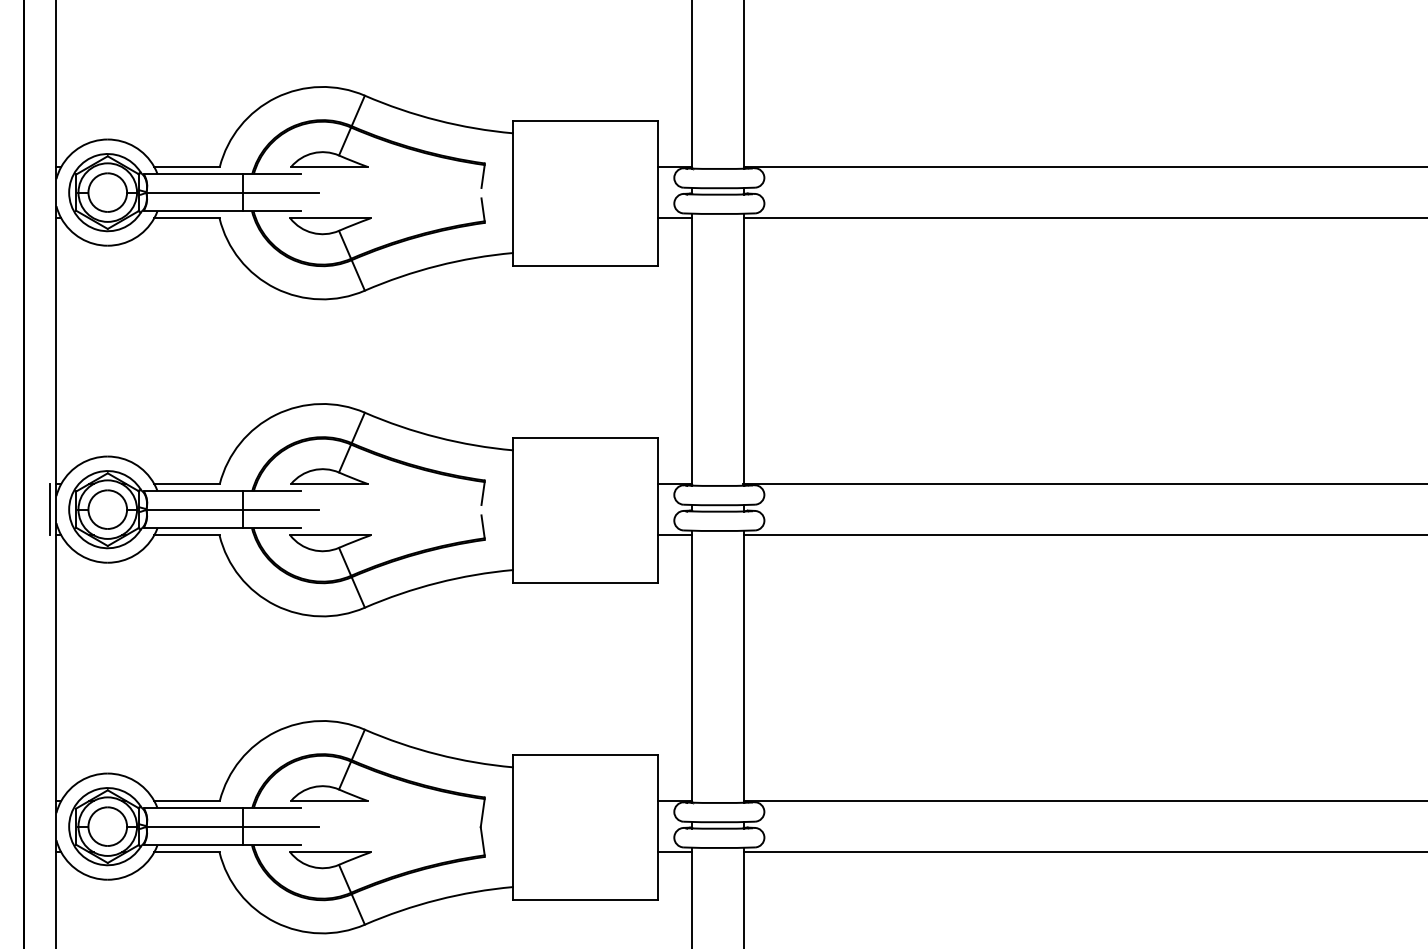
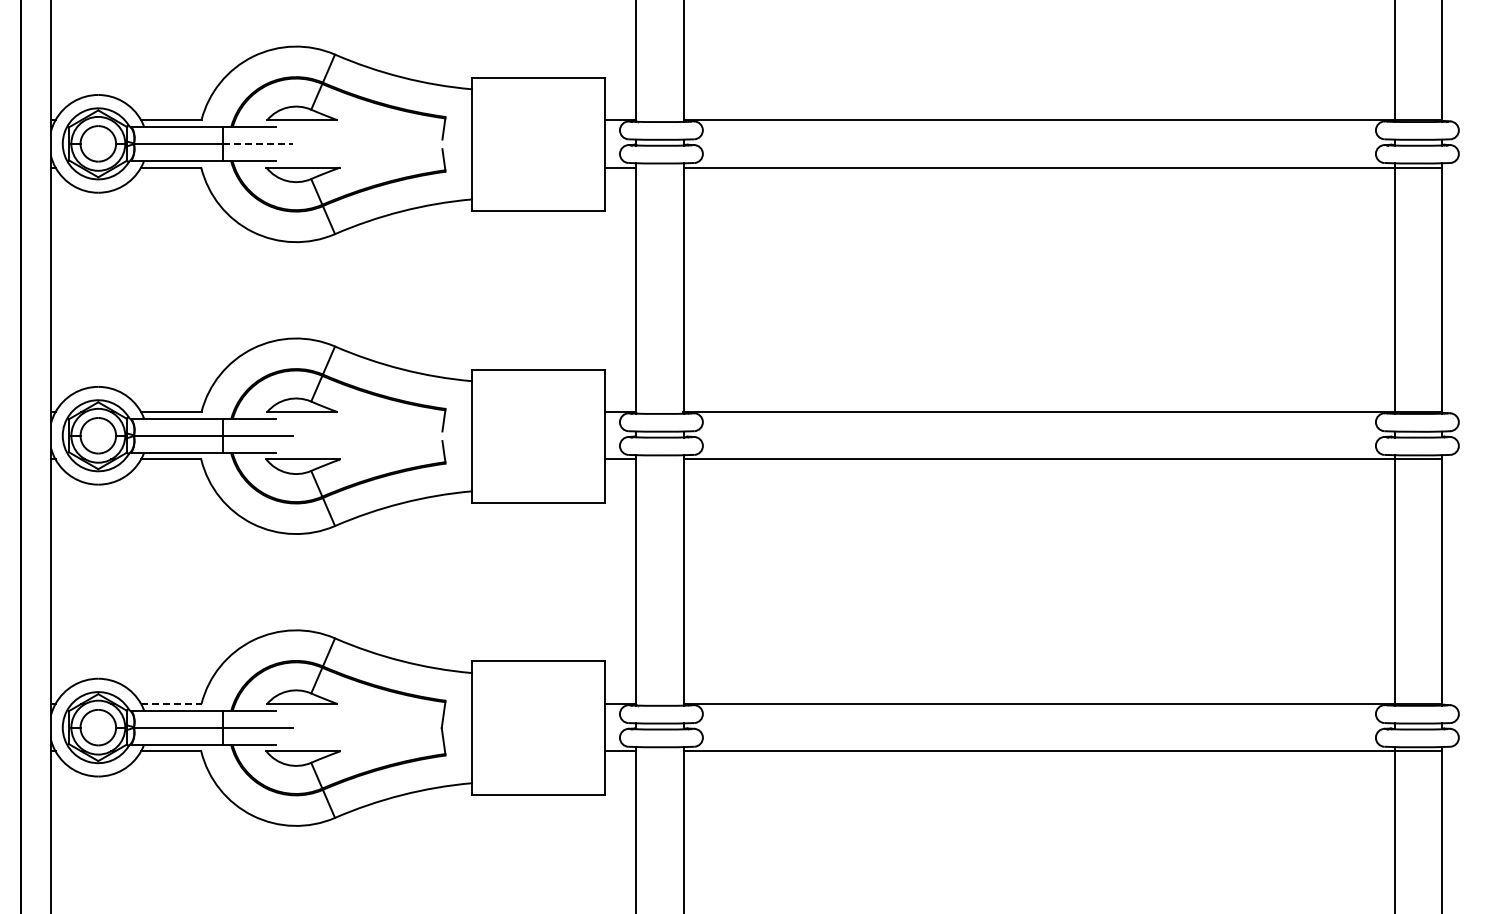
line: (281, 192) -> (258, 143), solid -> dashed
line: (50, 509) -> (45, 435), removed
line: (187, 800) -> (171, 703), solid -> dashed

